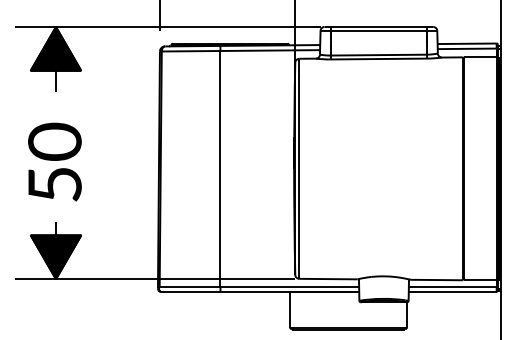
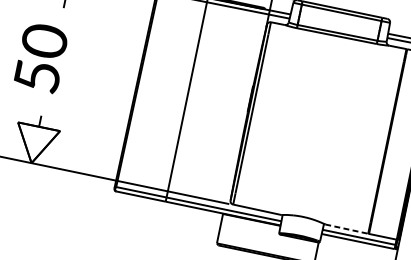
text: (54, 161) -> (40, 57), moved
fill: (55, 257) -> (34, 145), removed
line: (436, 280) -> (346, 229), solid -> dashed

